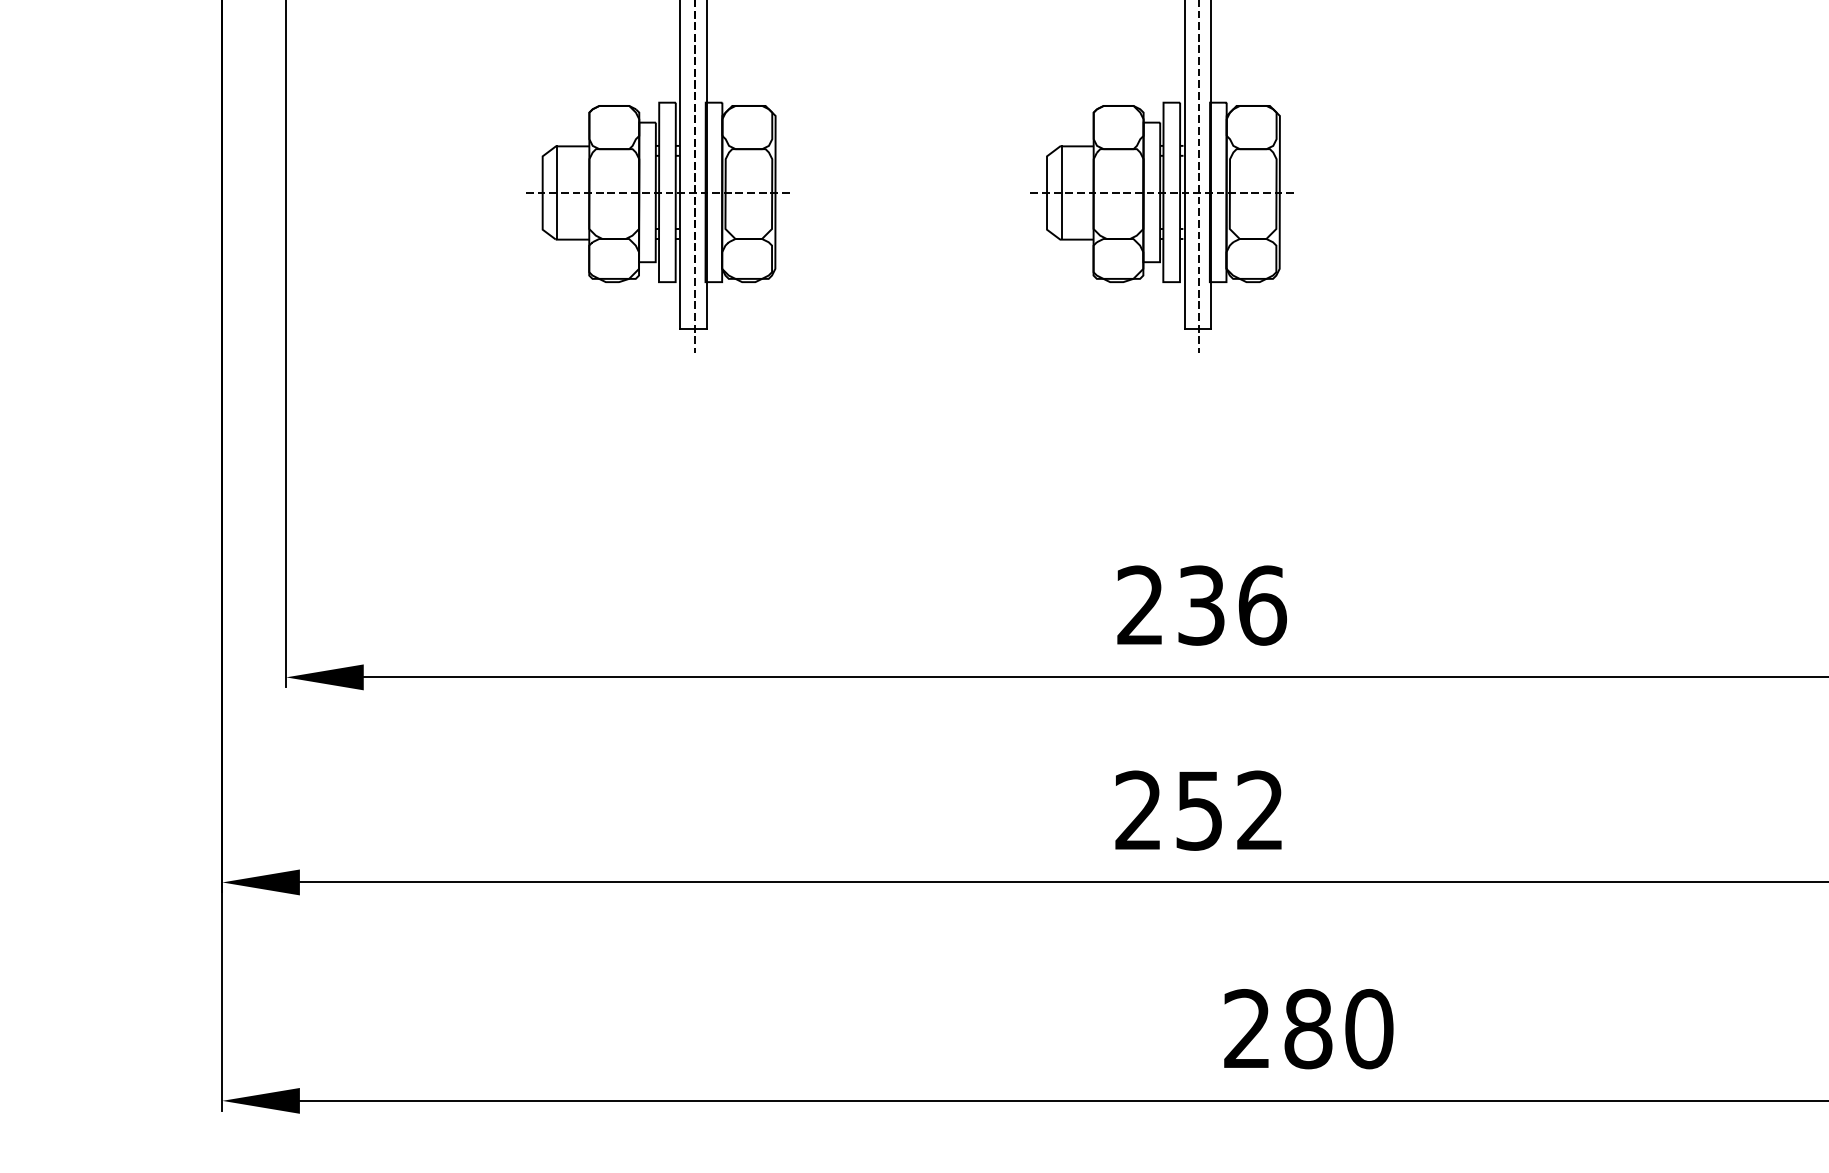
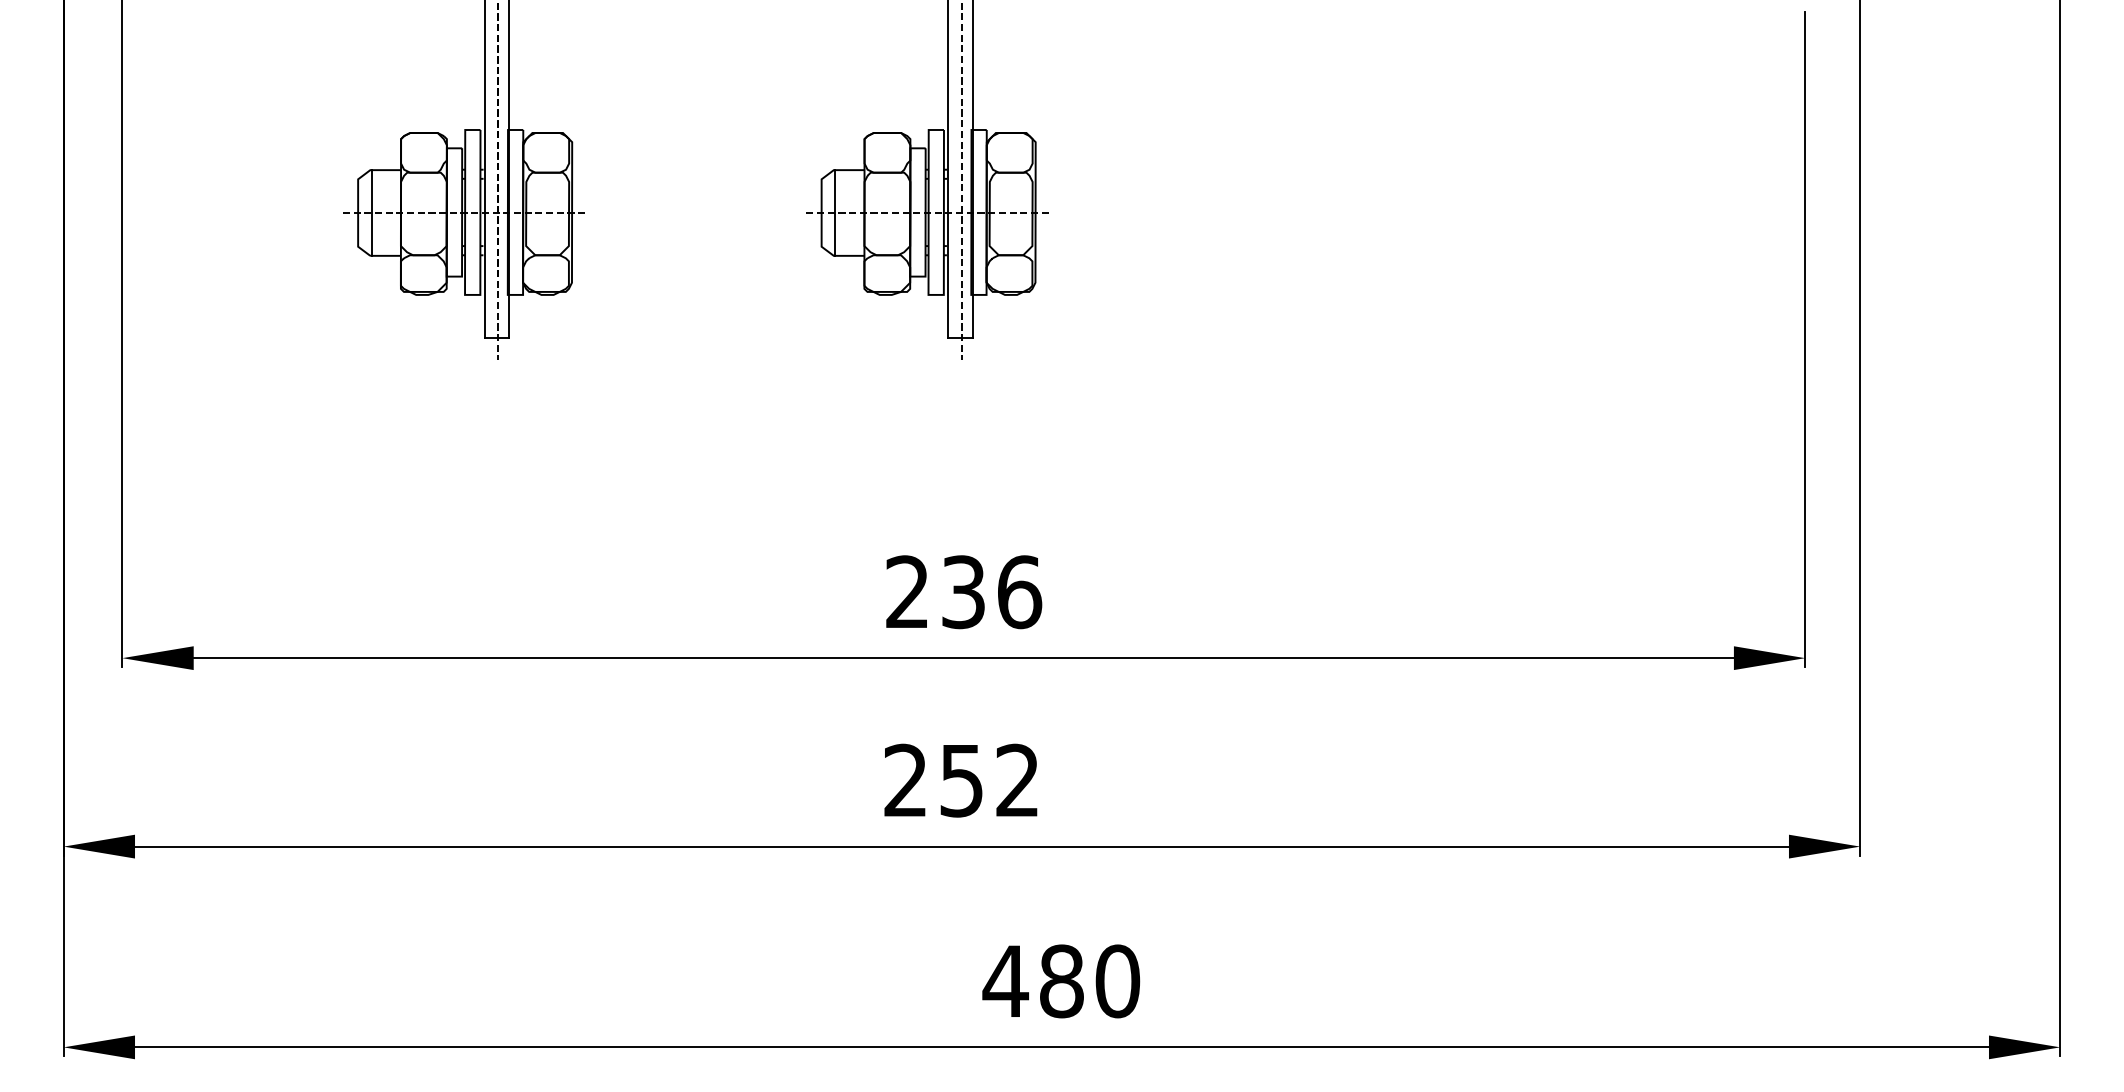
text: (1247, 1028) -> (1005, 980), 280 -> 480

